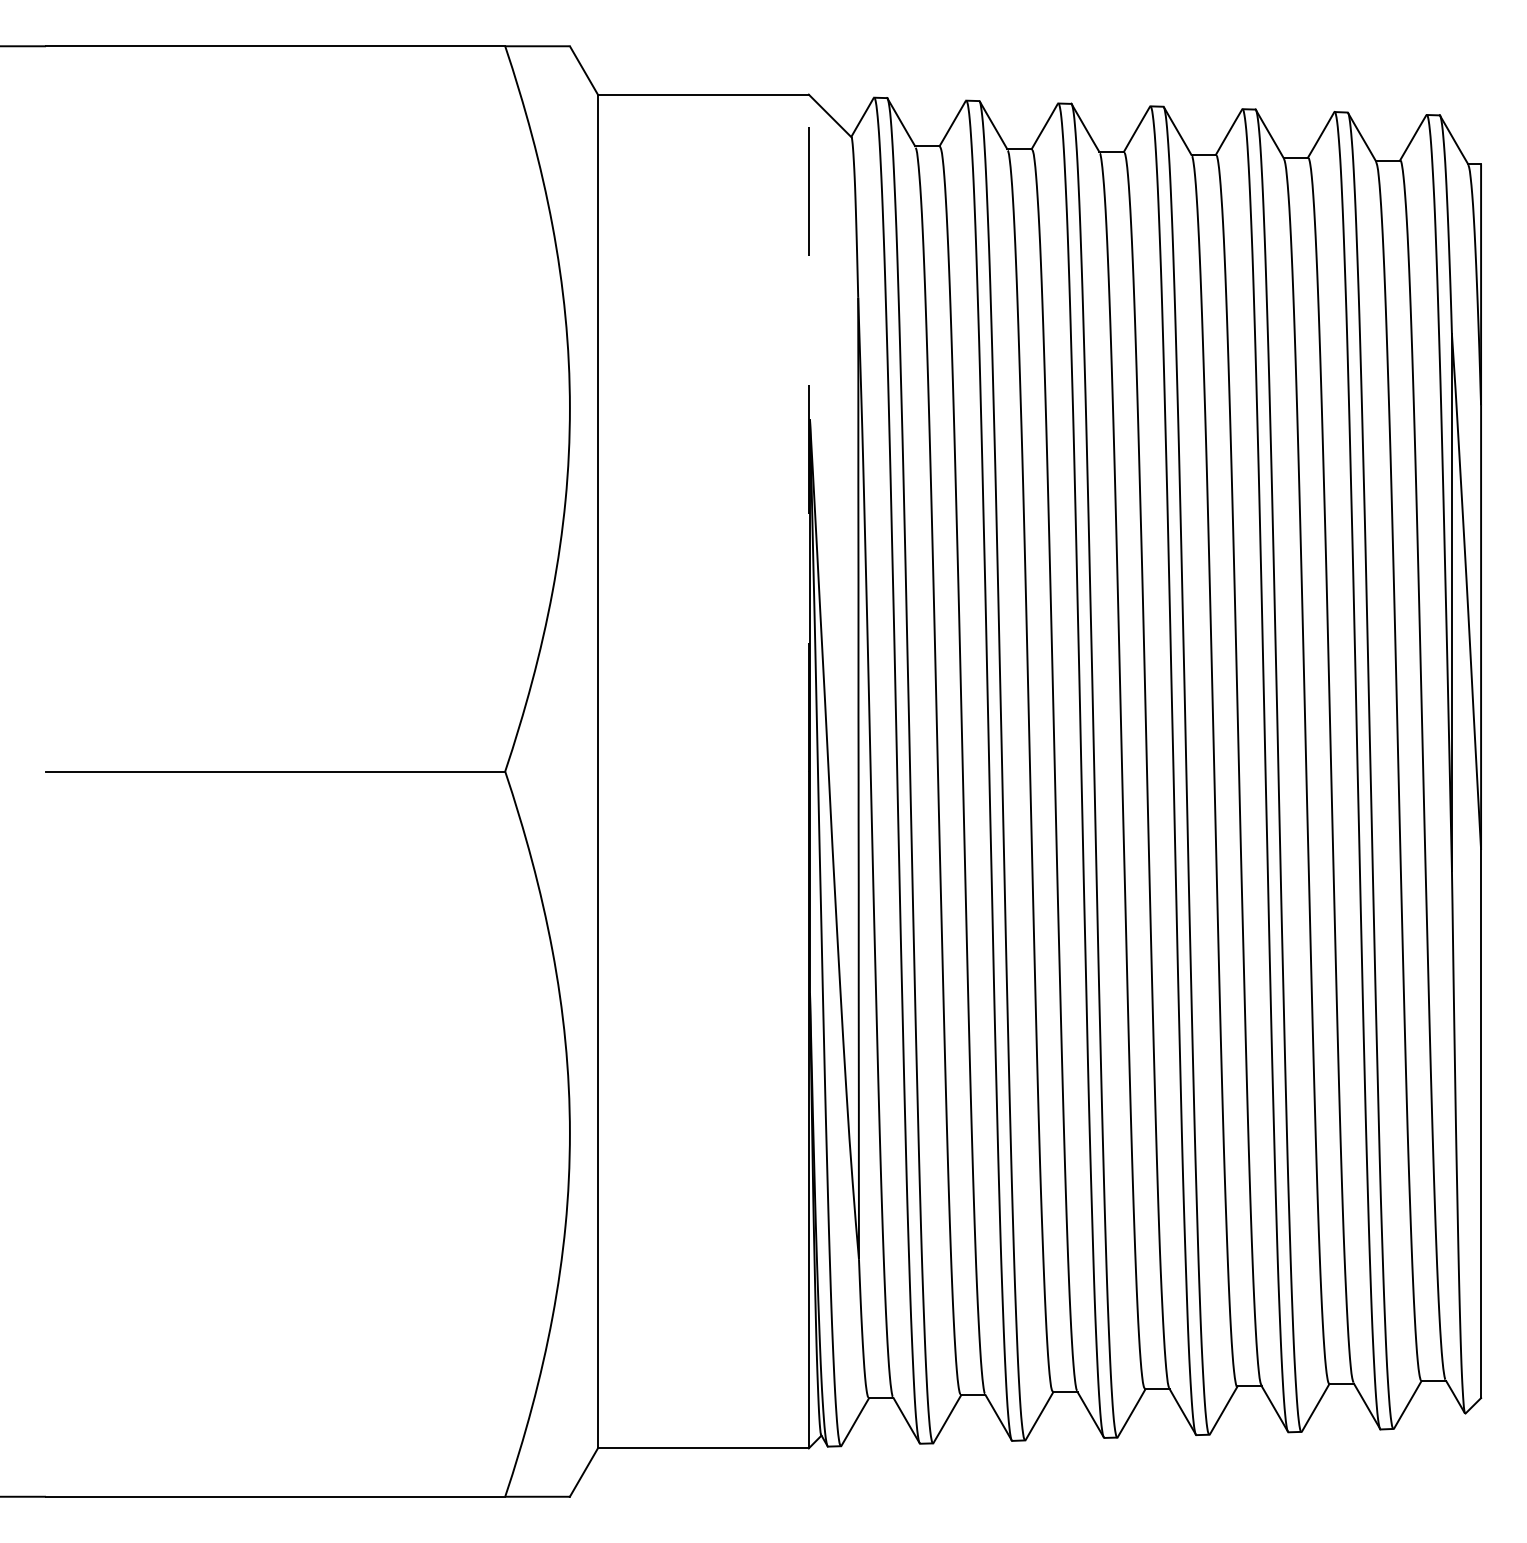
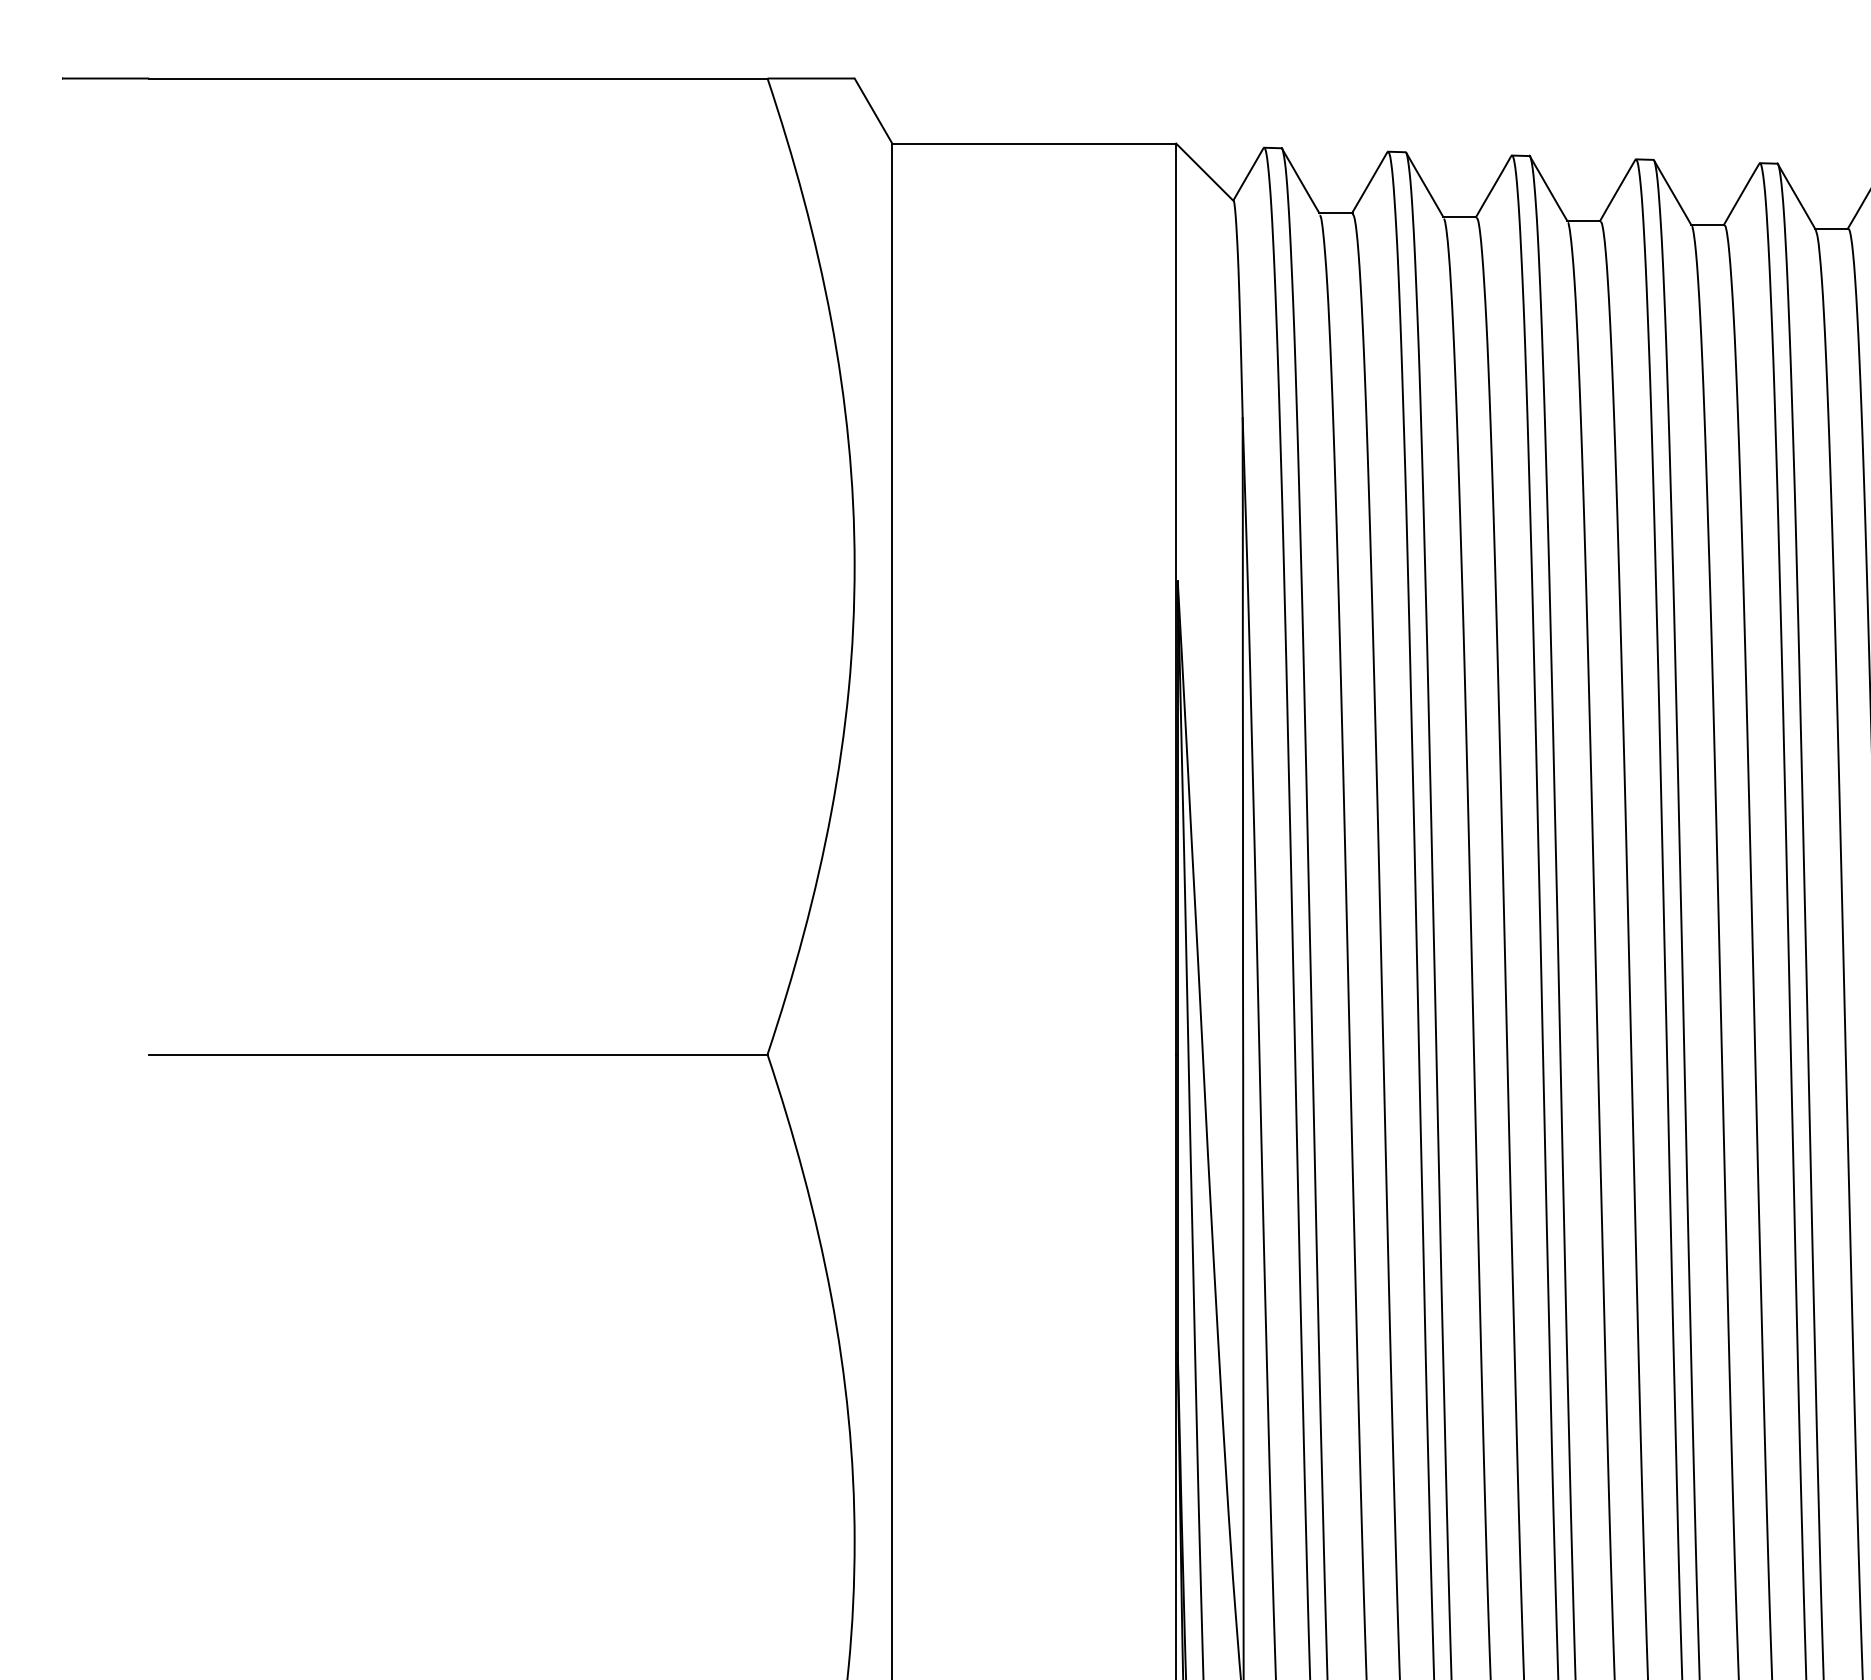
line: (808, 432) -> (1175, 598), dashed -> solid

